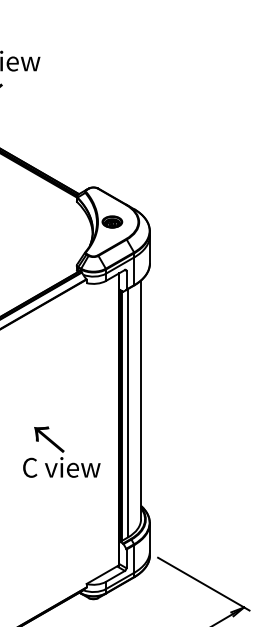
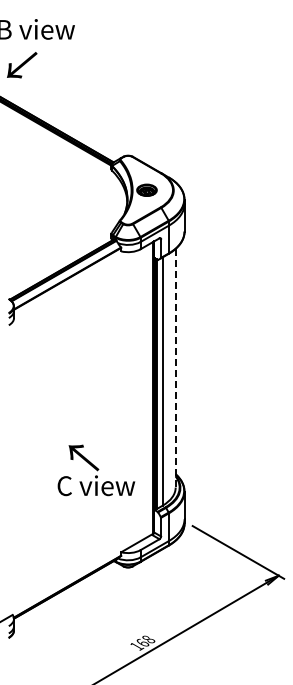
line: (140, 400) -> (175, 368), solid -> dashed
text: (61, 452) -> (96, 470), moved

